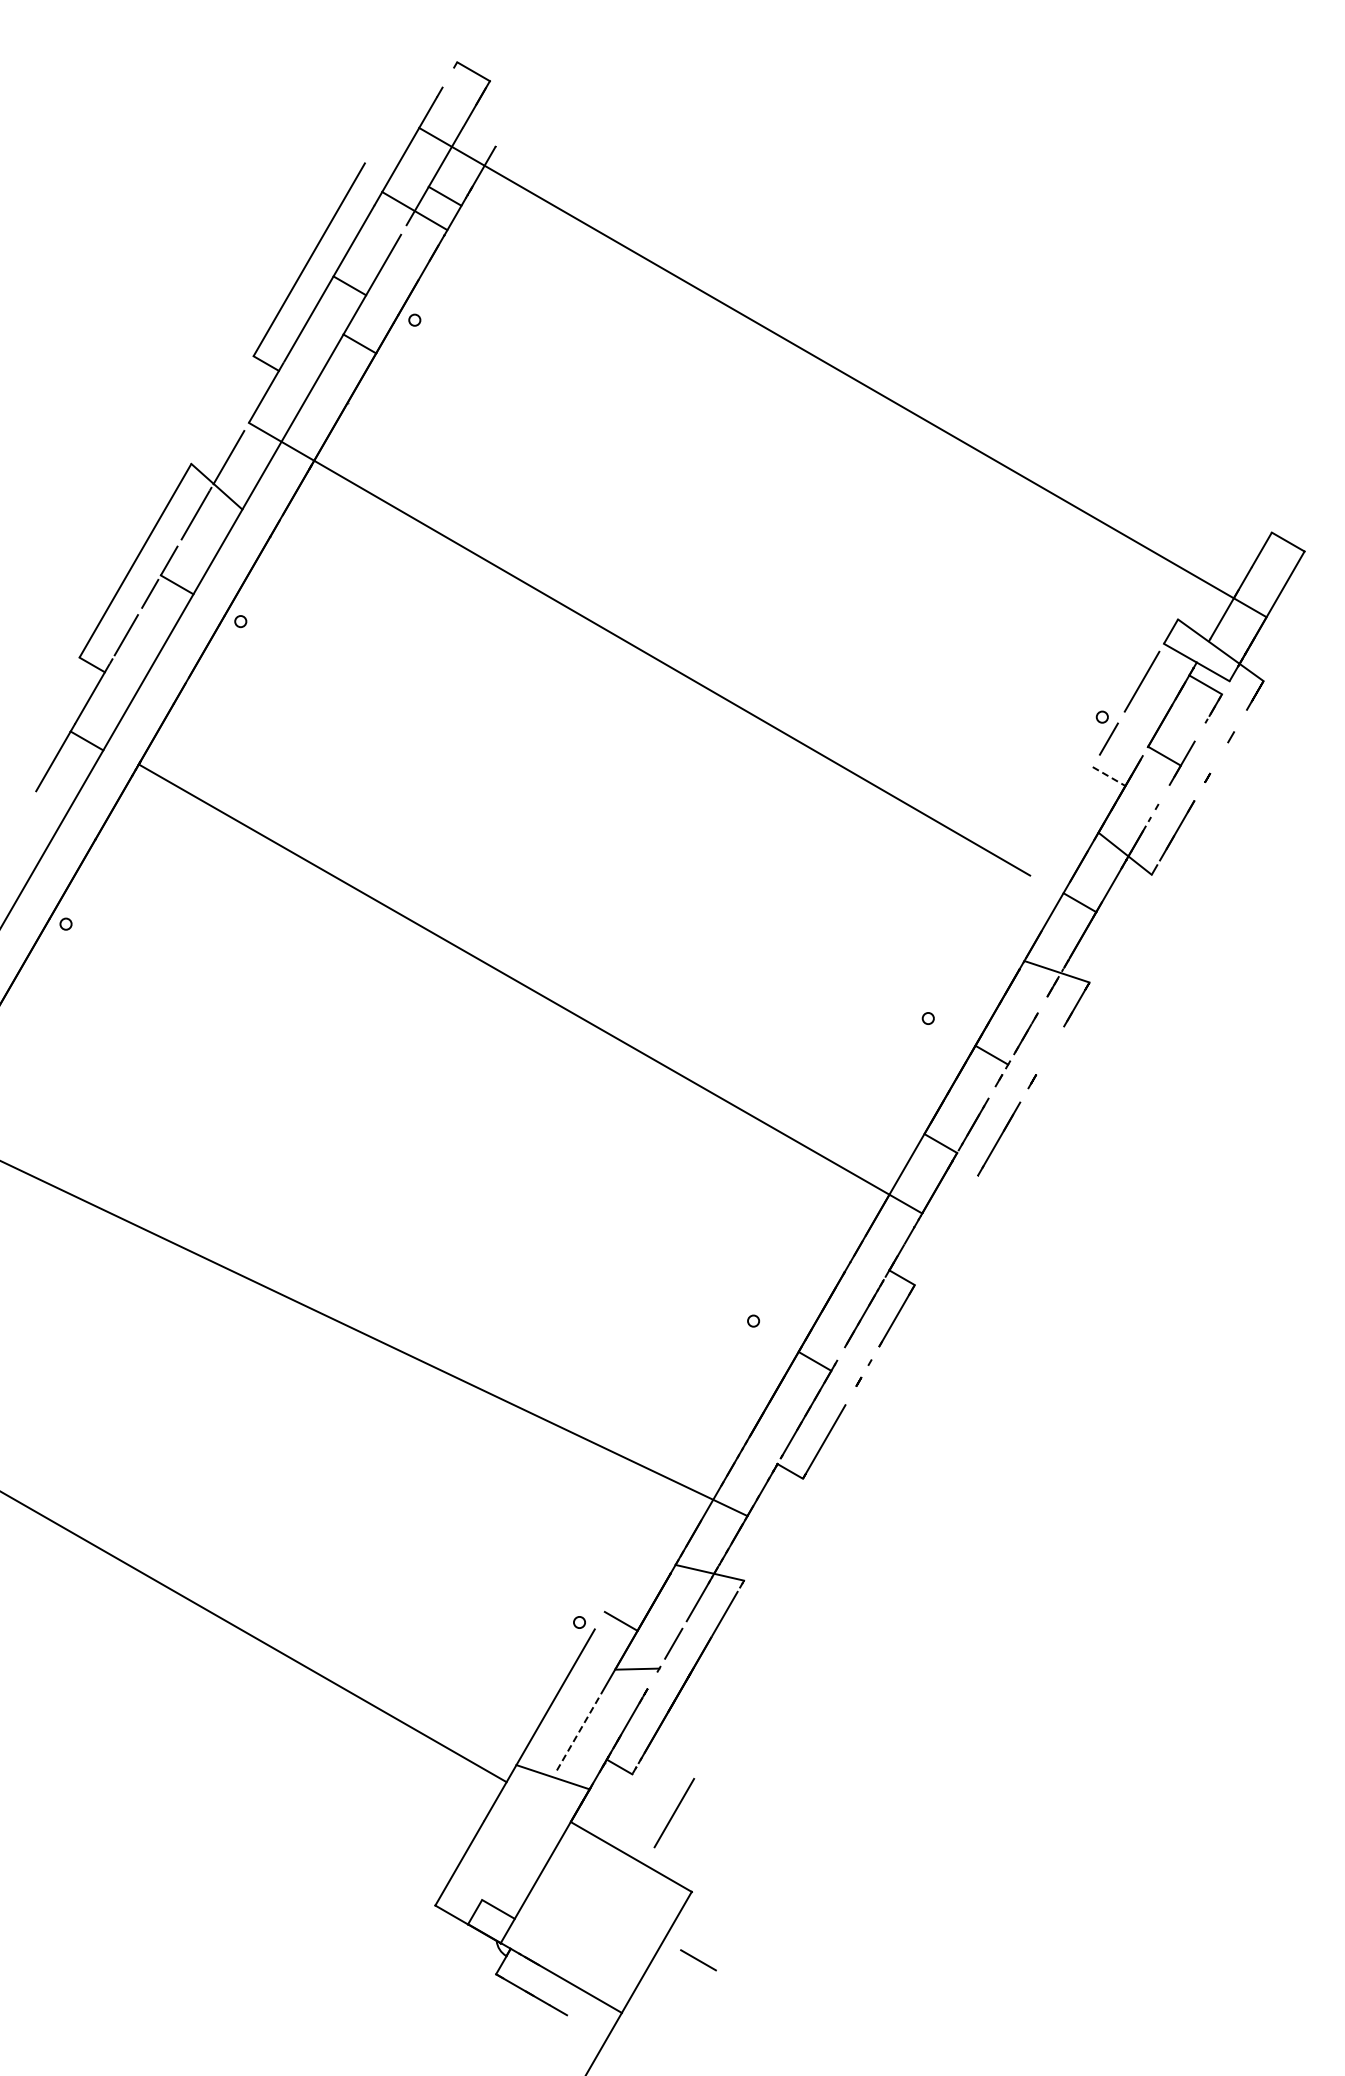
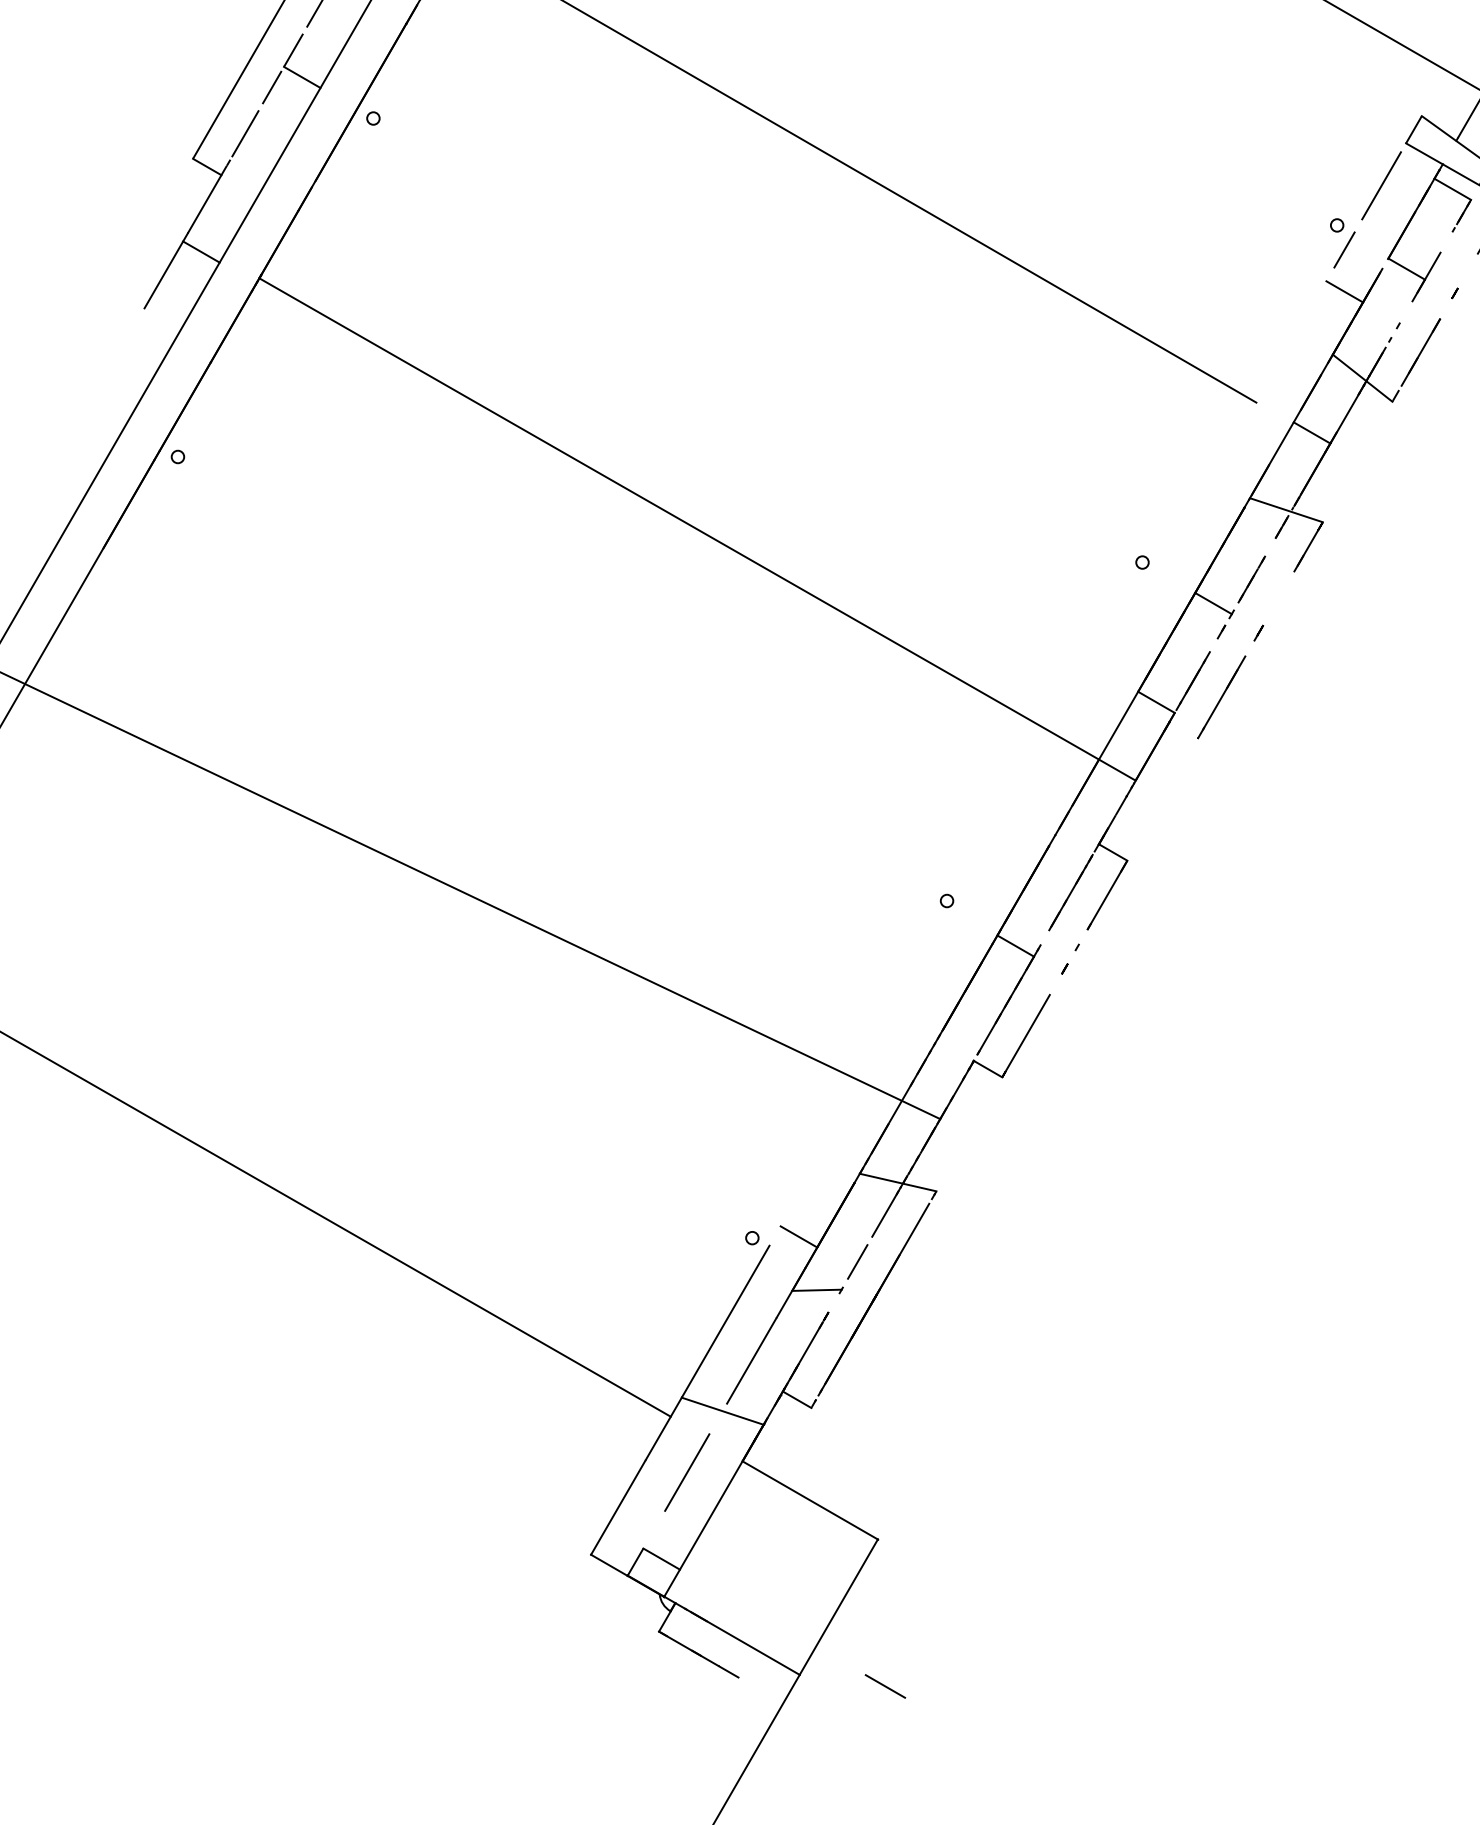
line: (1109, 776) -> (1345, 291), dashed -> solid
line: (579, 1731) -> (752, 1360), dashed -> solid
line: (674, 1813) -> (687, 1473), moved
line: (698, 1960) -> (885, 1686), moved

